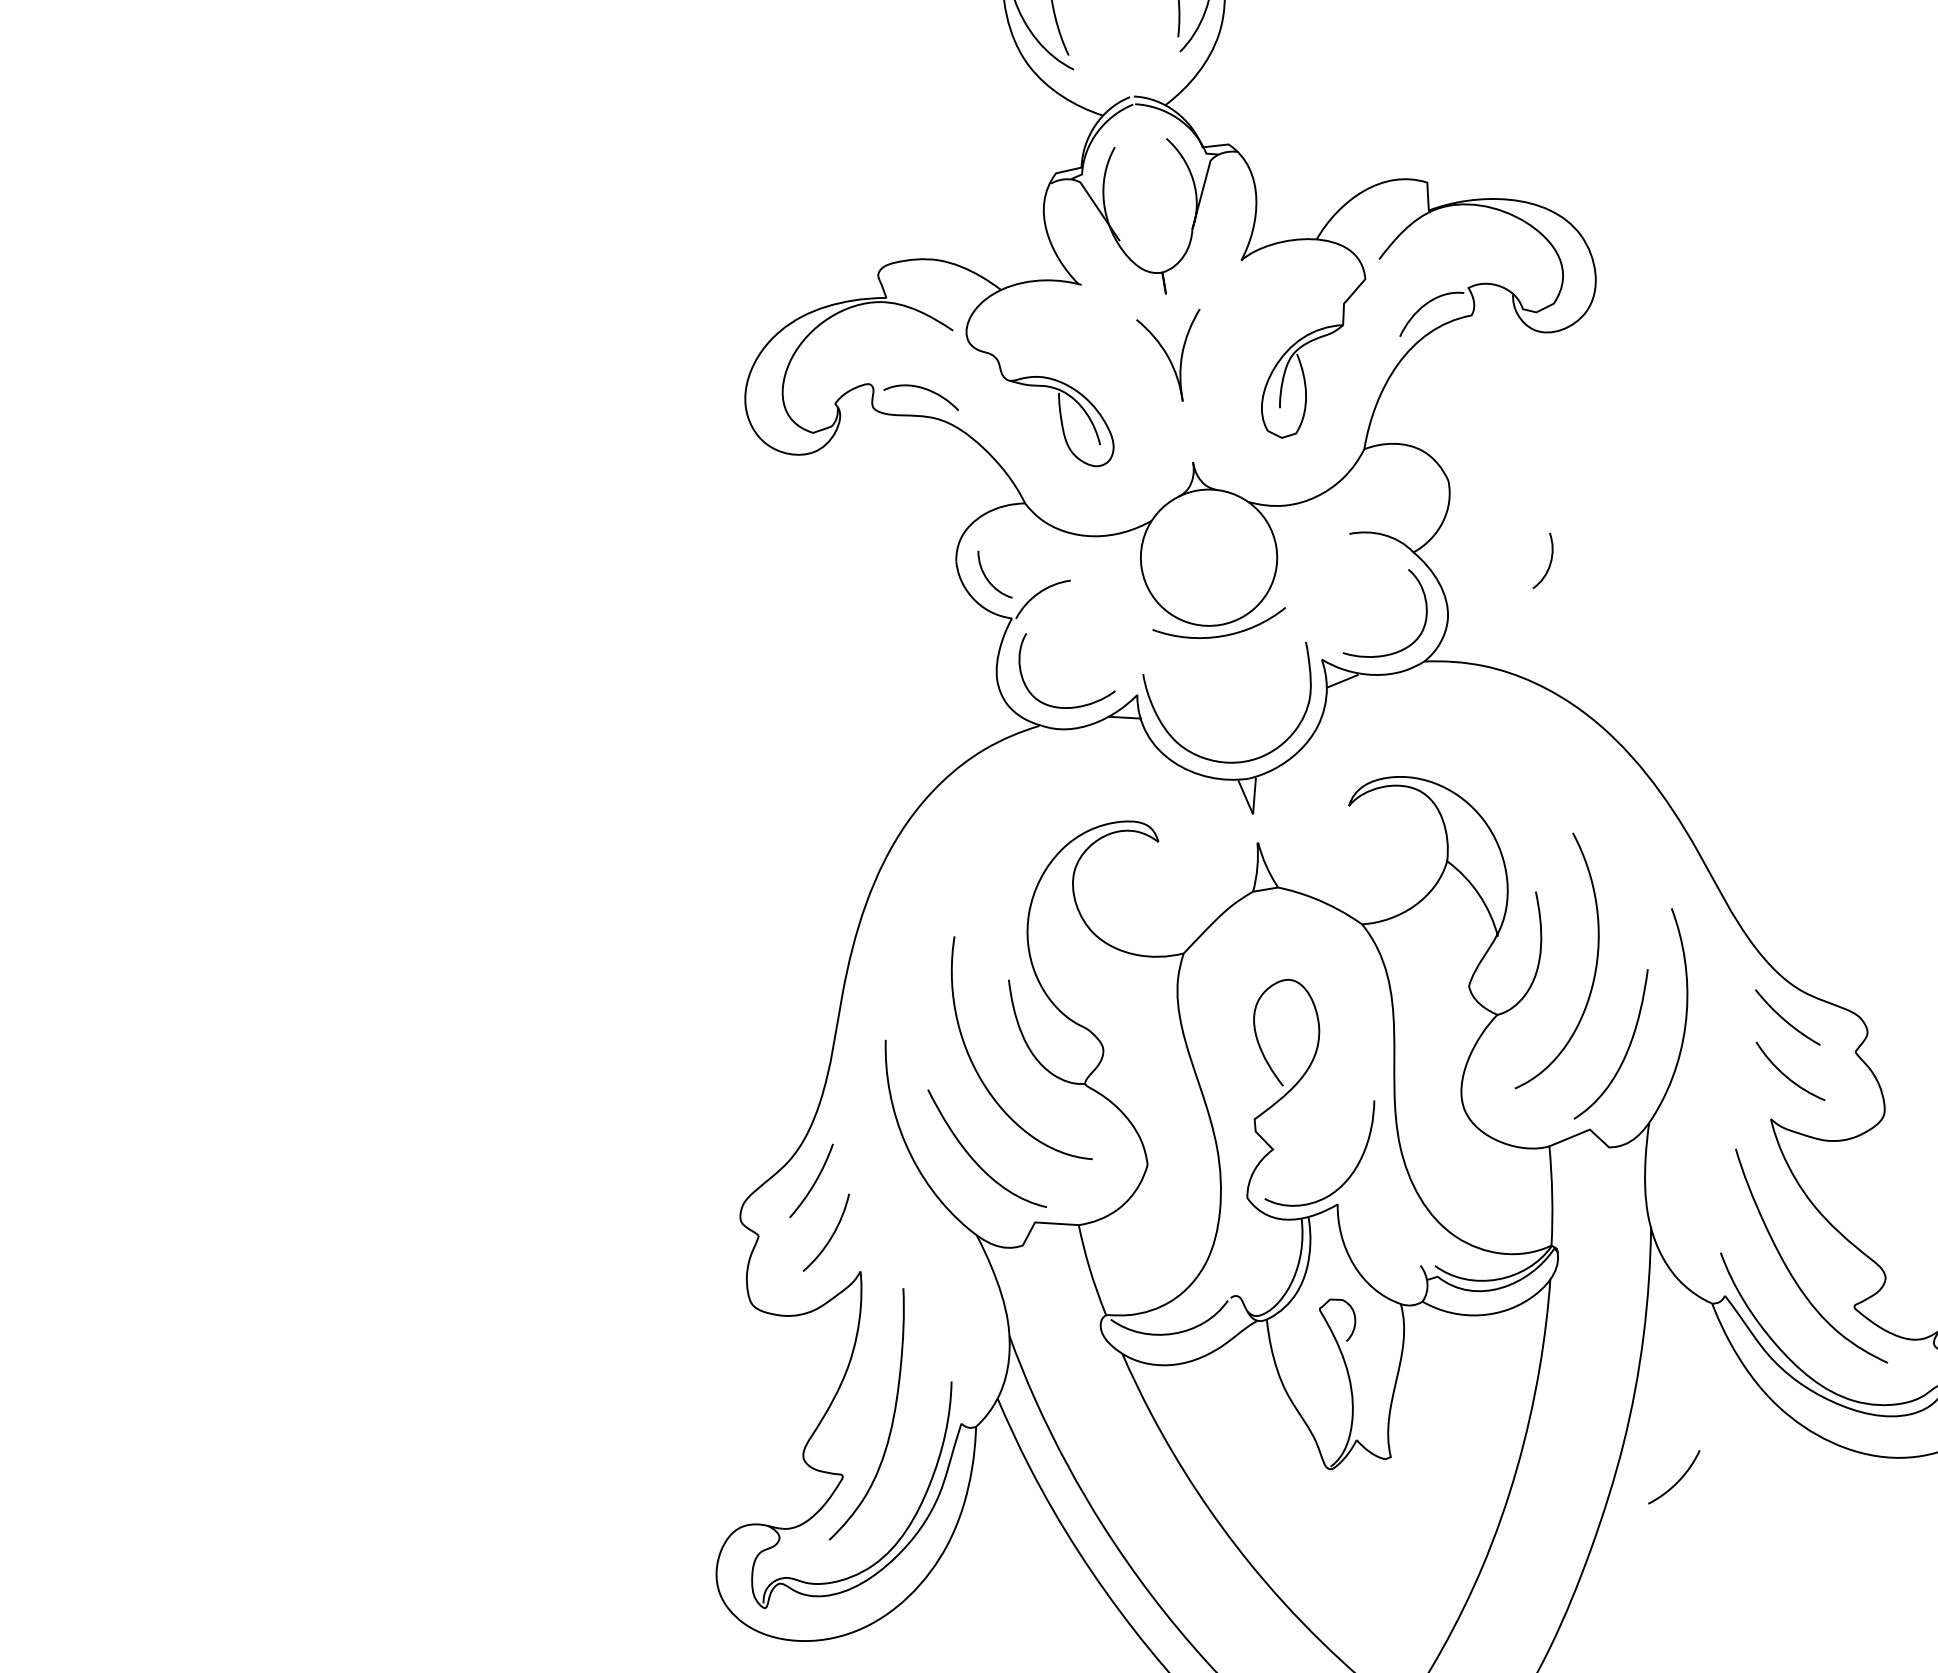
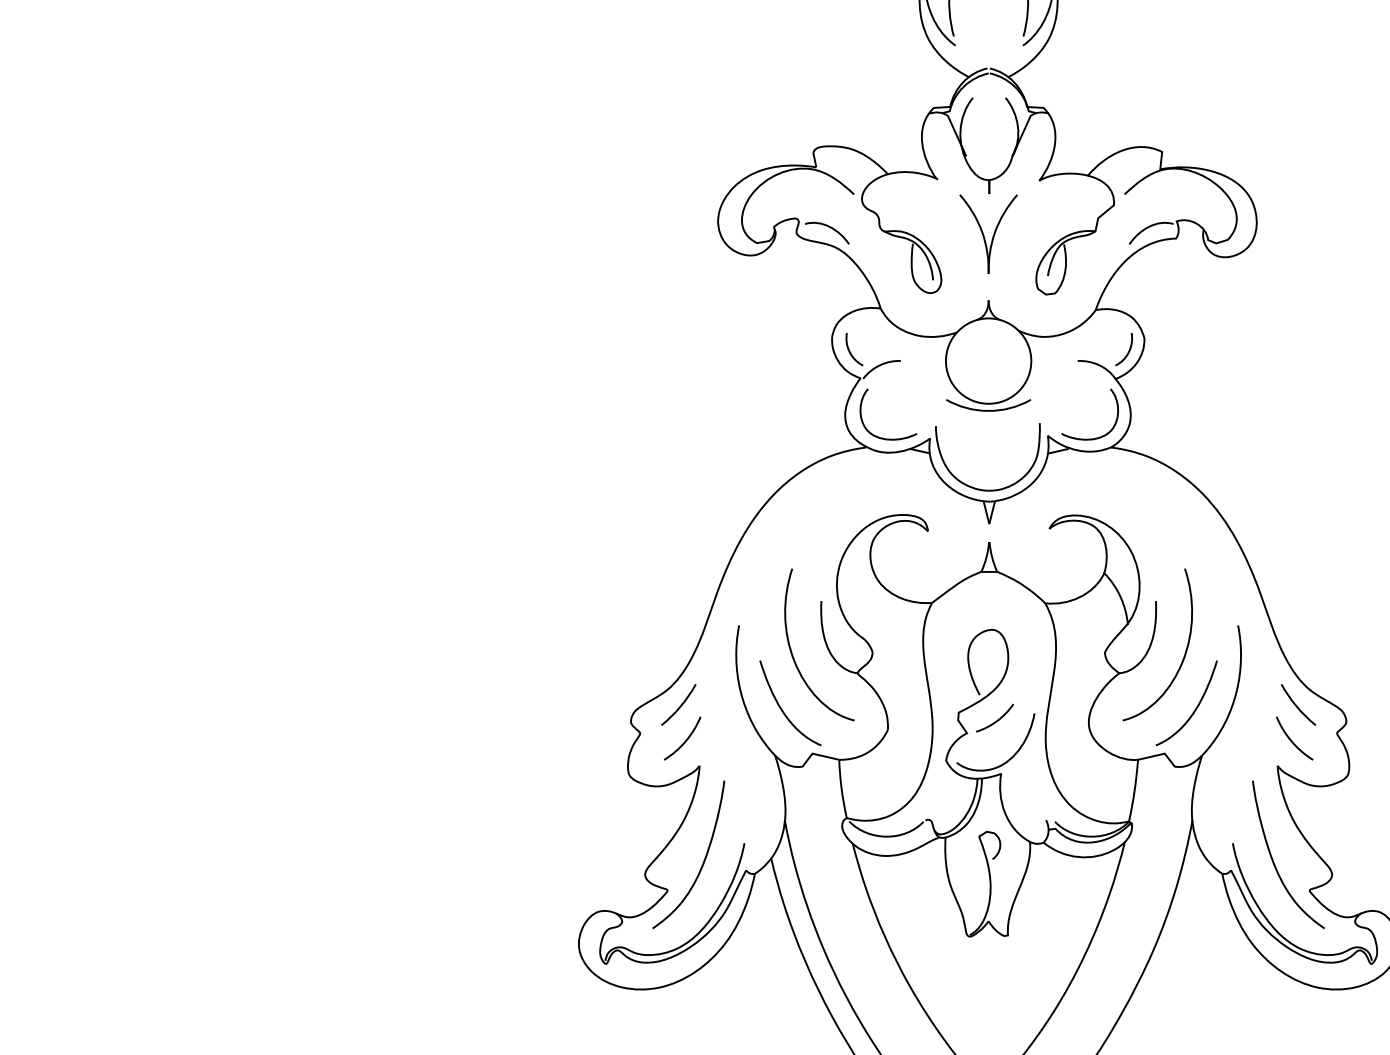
part: (1175, 356) -> (988, 233), size x1.43
curve: (1548, 564) -> (1127, 352), moved
curve: (1678, 1478) -> (997, 719), moved

